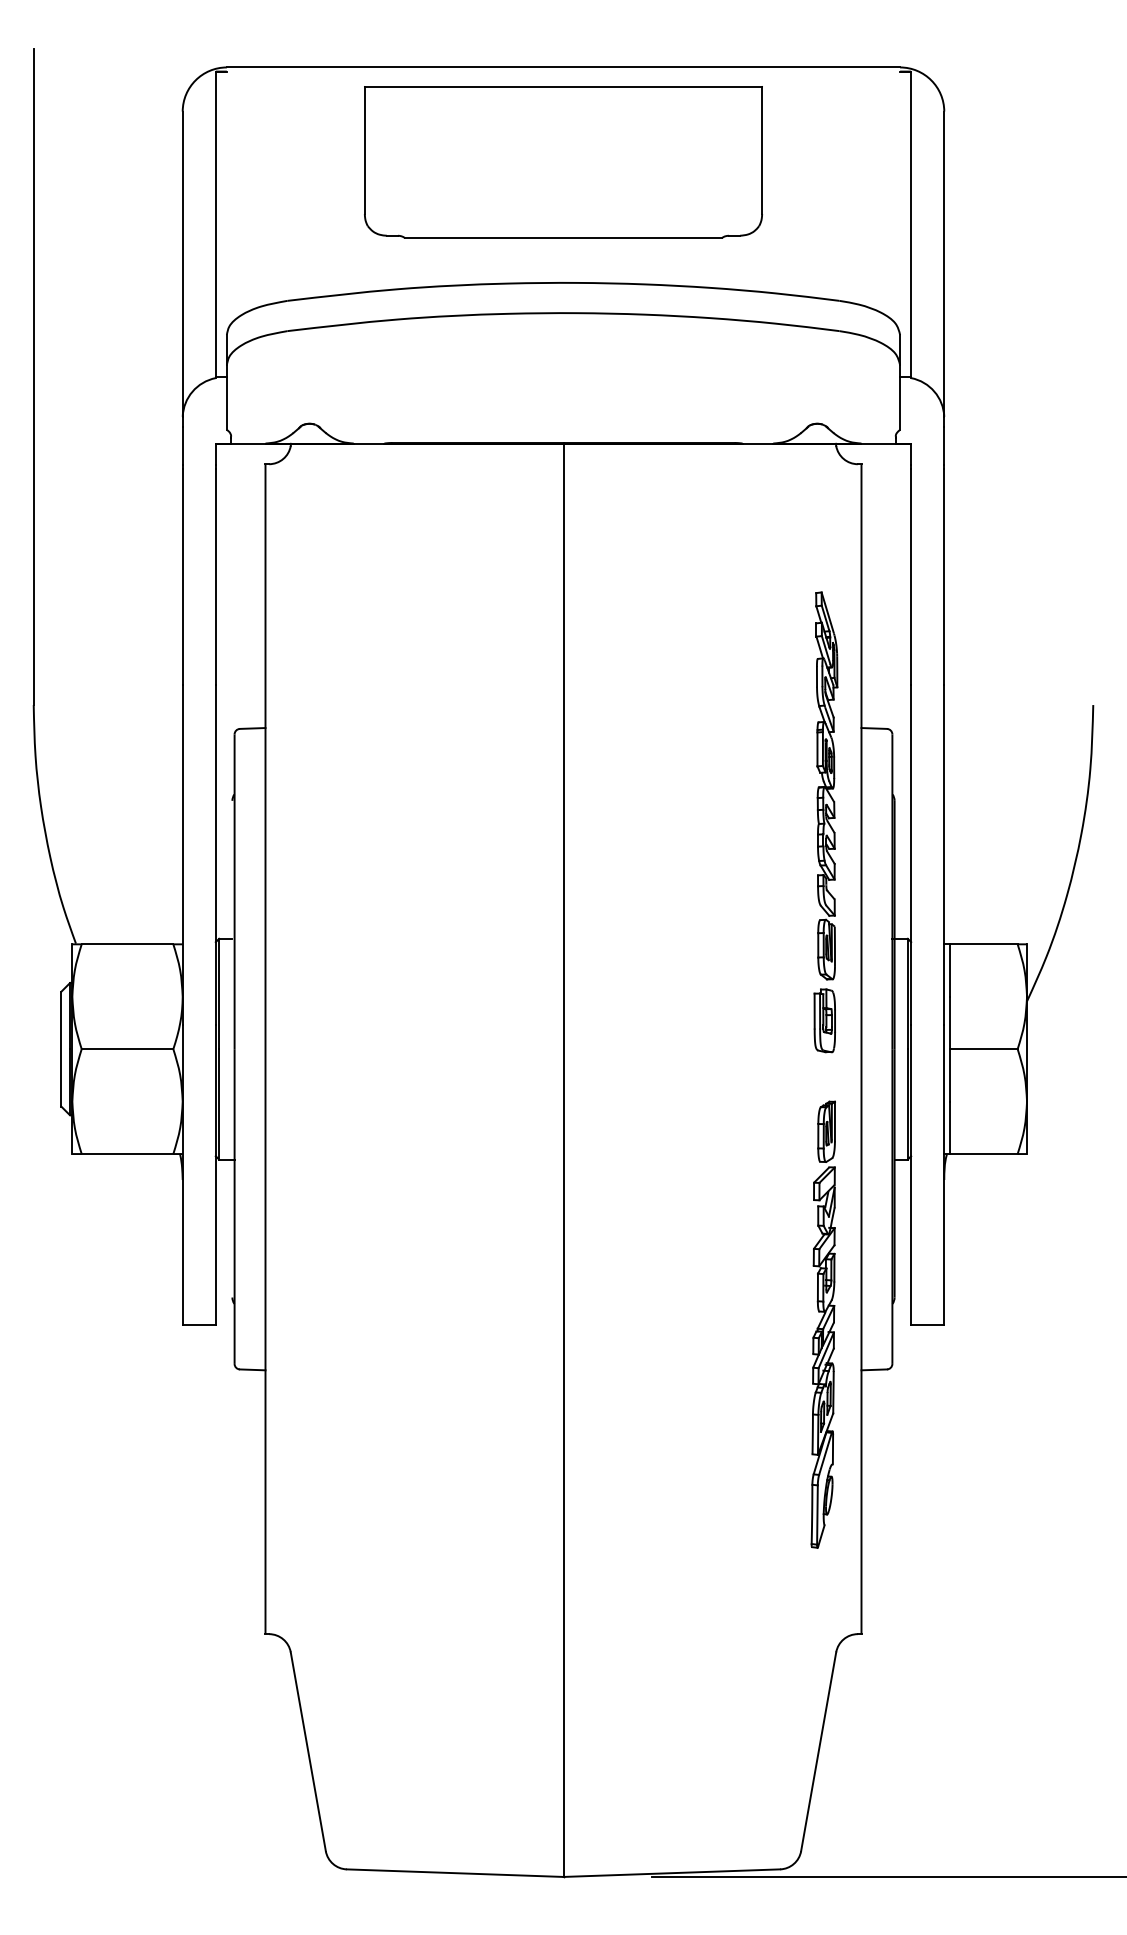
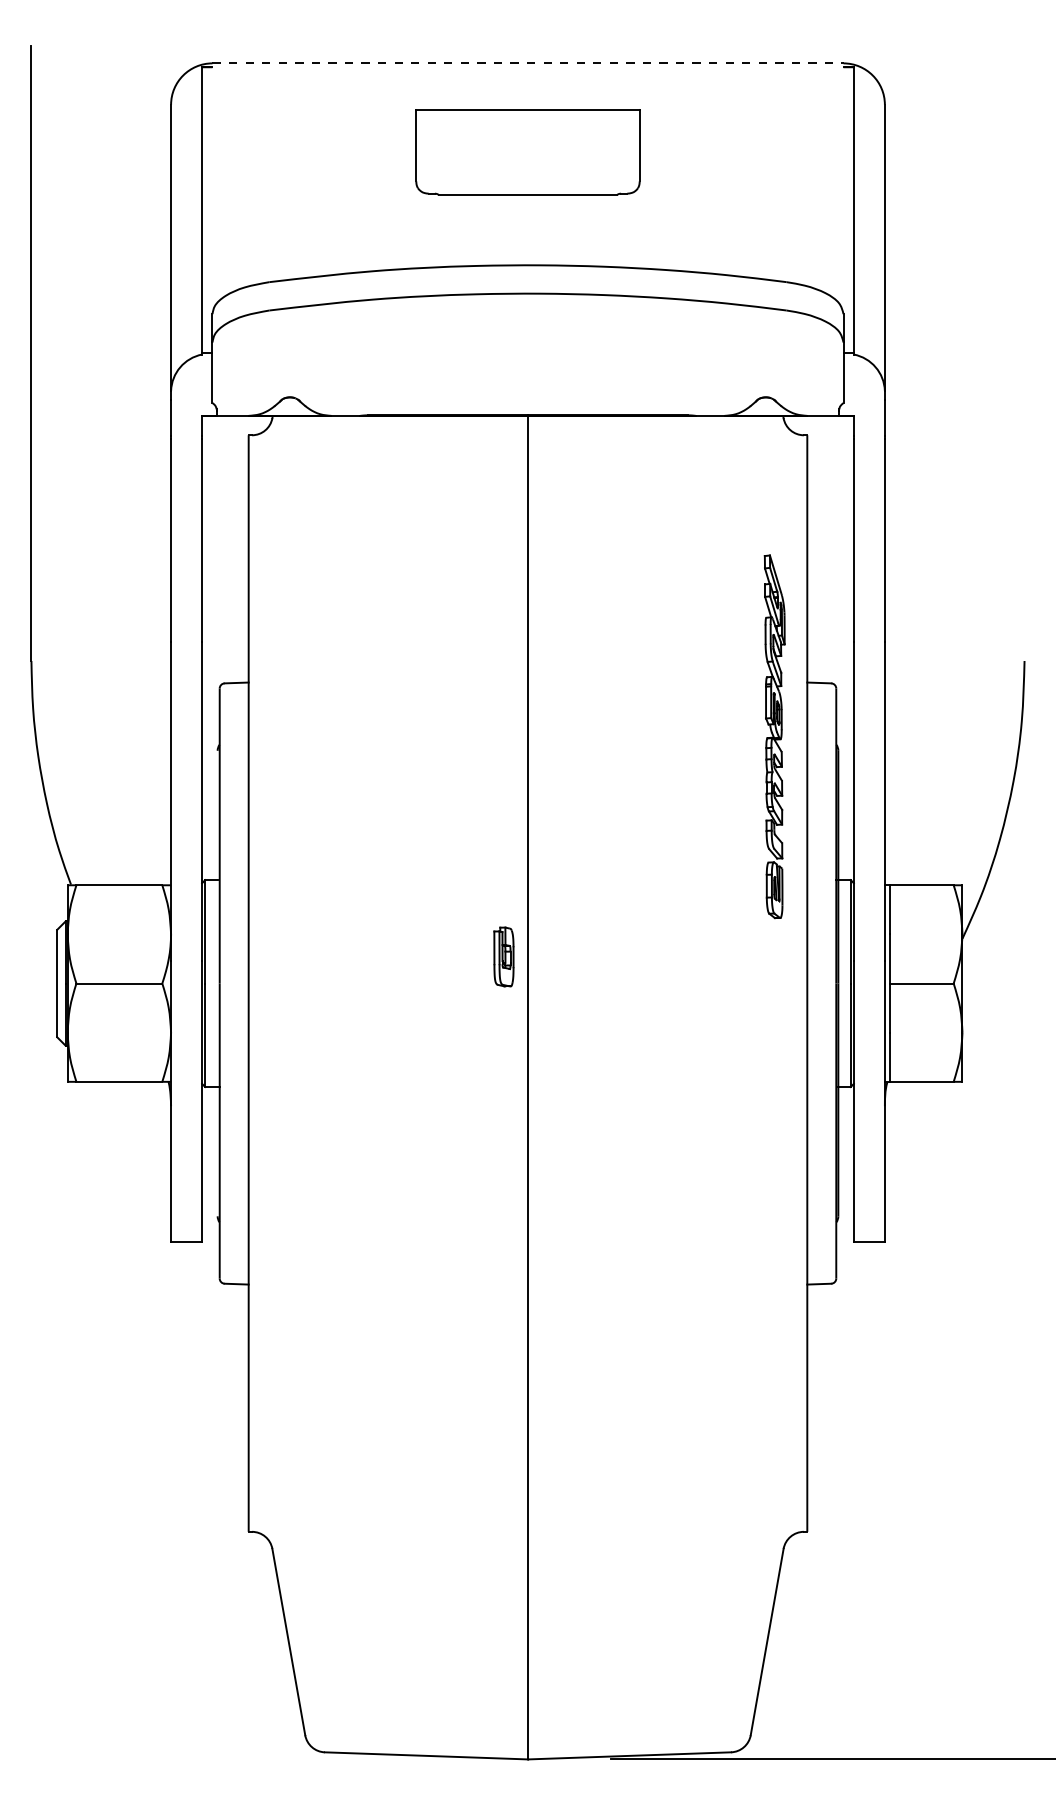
line: (563, 67) -> (528, 63), solid -> dashed
part: (563, 162) -> (528, 152), size x0.6
part: (824, 1020) -> (503, 956), moved
part: (822, 1324) -> (770, 1241), removed

